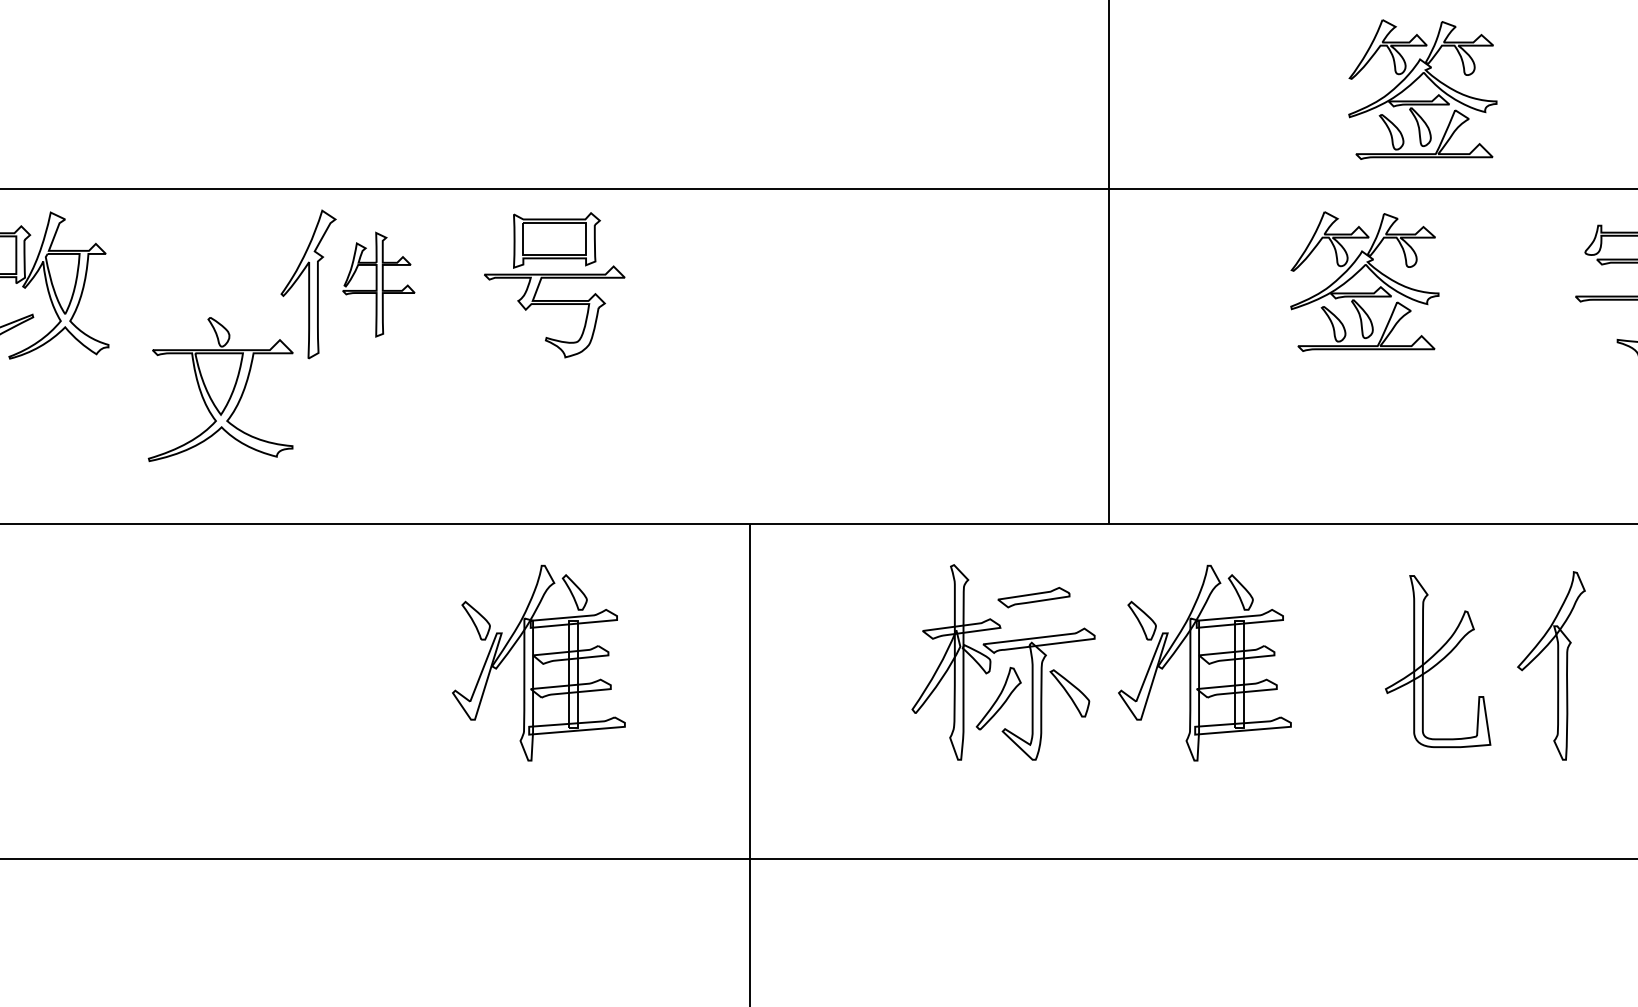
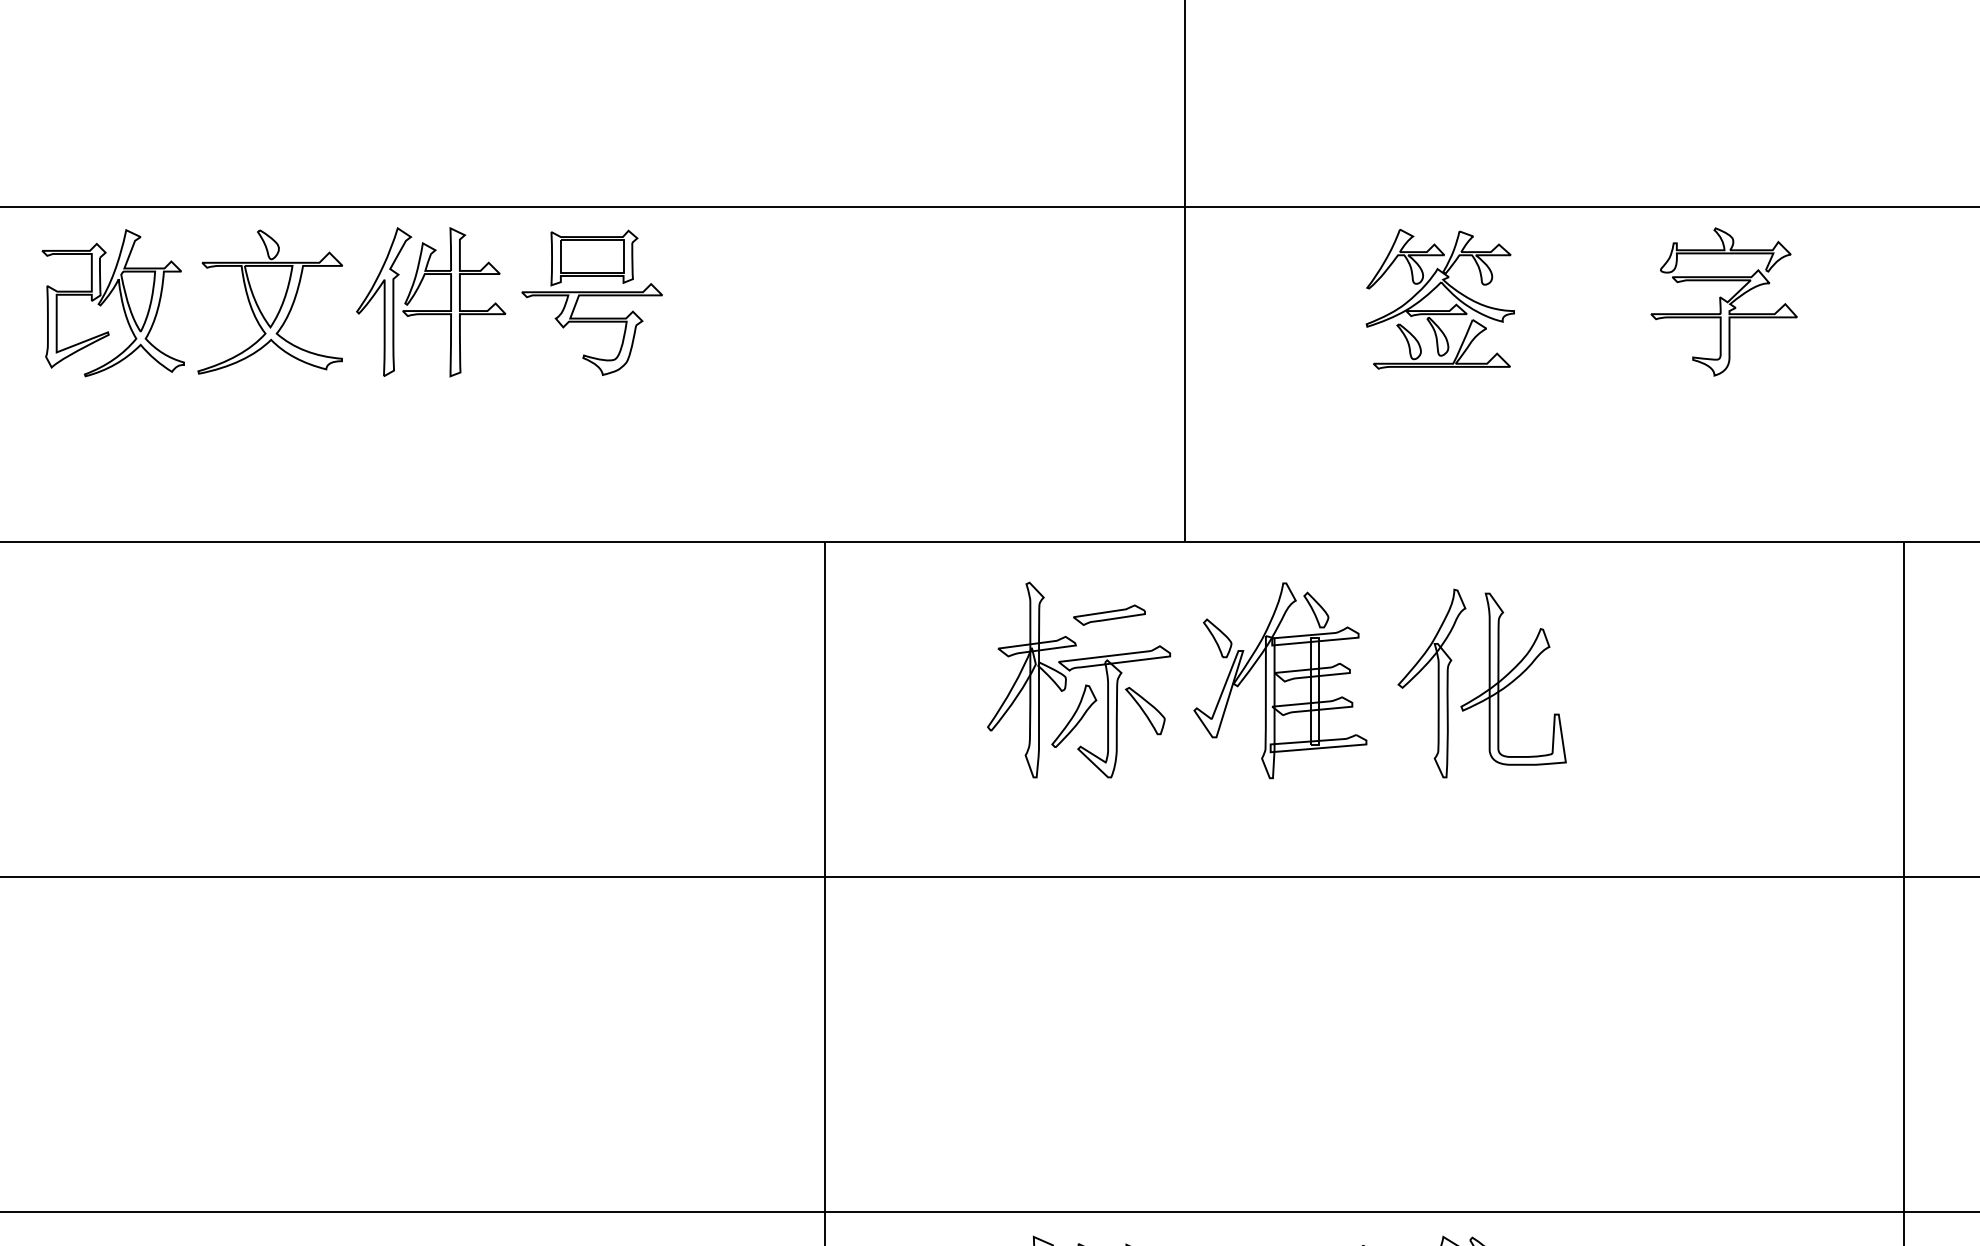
part: (1417, 80) -> (1492, 98), removed
part: (379, 284) -> (454, 302), size x1.43
part: (554, 284) -> (591, 302), moved
part: (221, 388) -> (270, 301), moved
part: (539, 662) -> (614, 680), removed
part: (1551, 665) -> (1431, 683), moved

